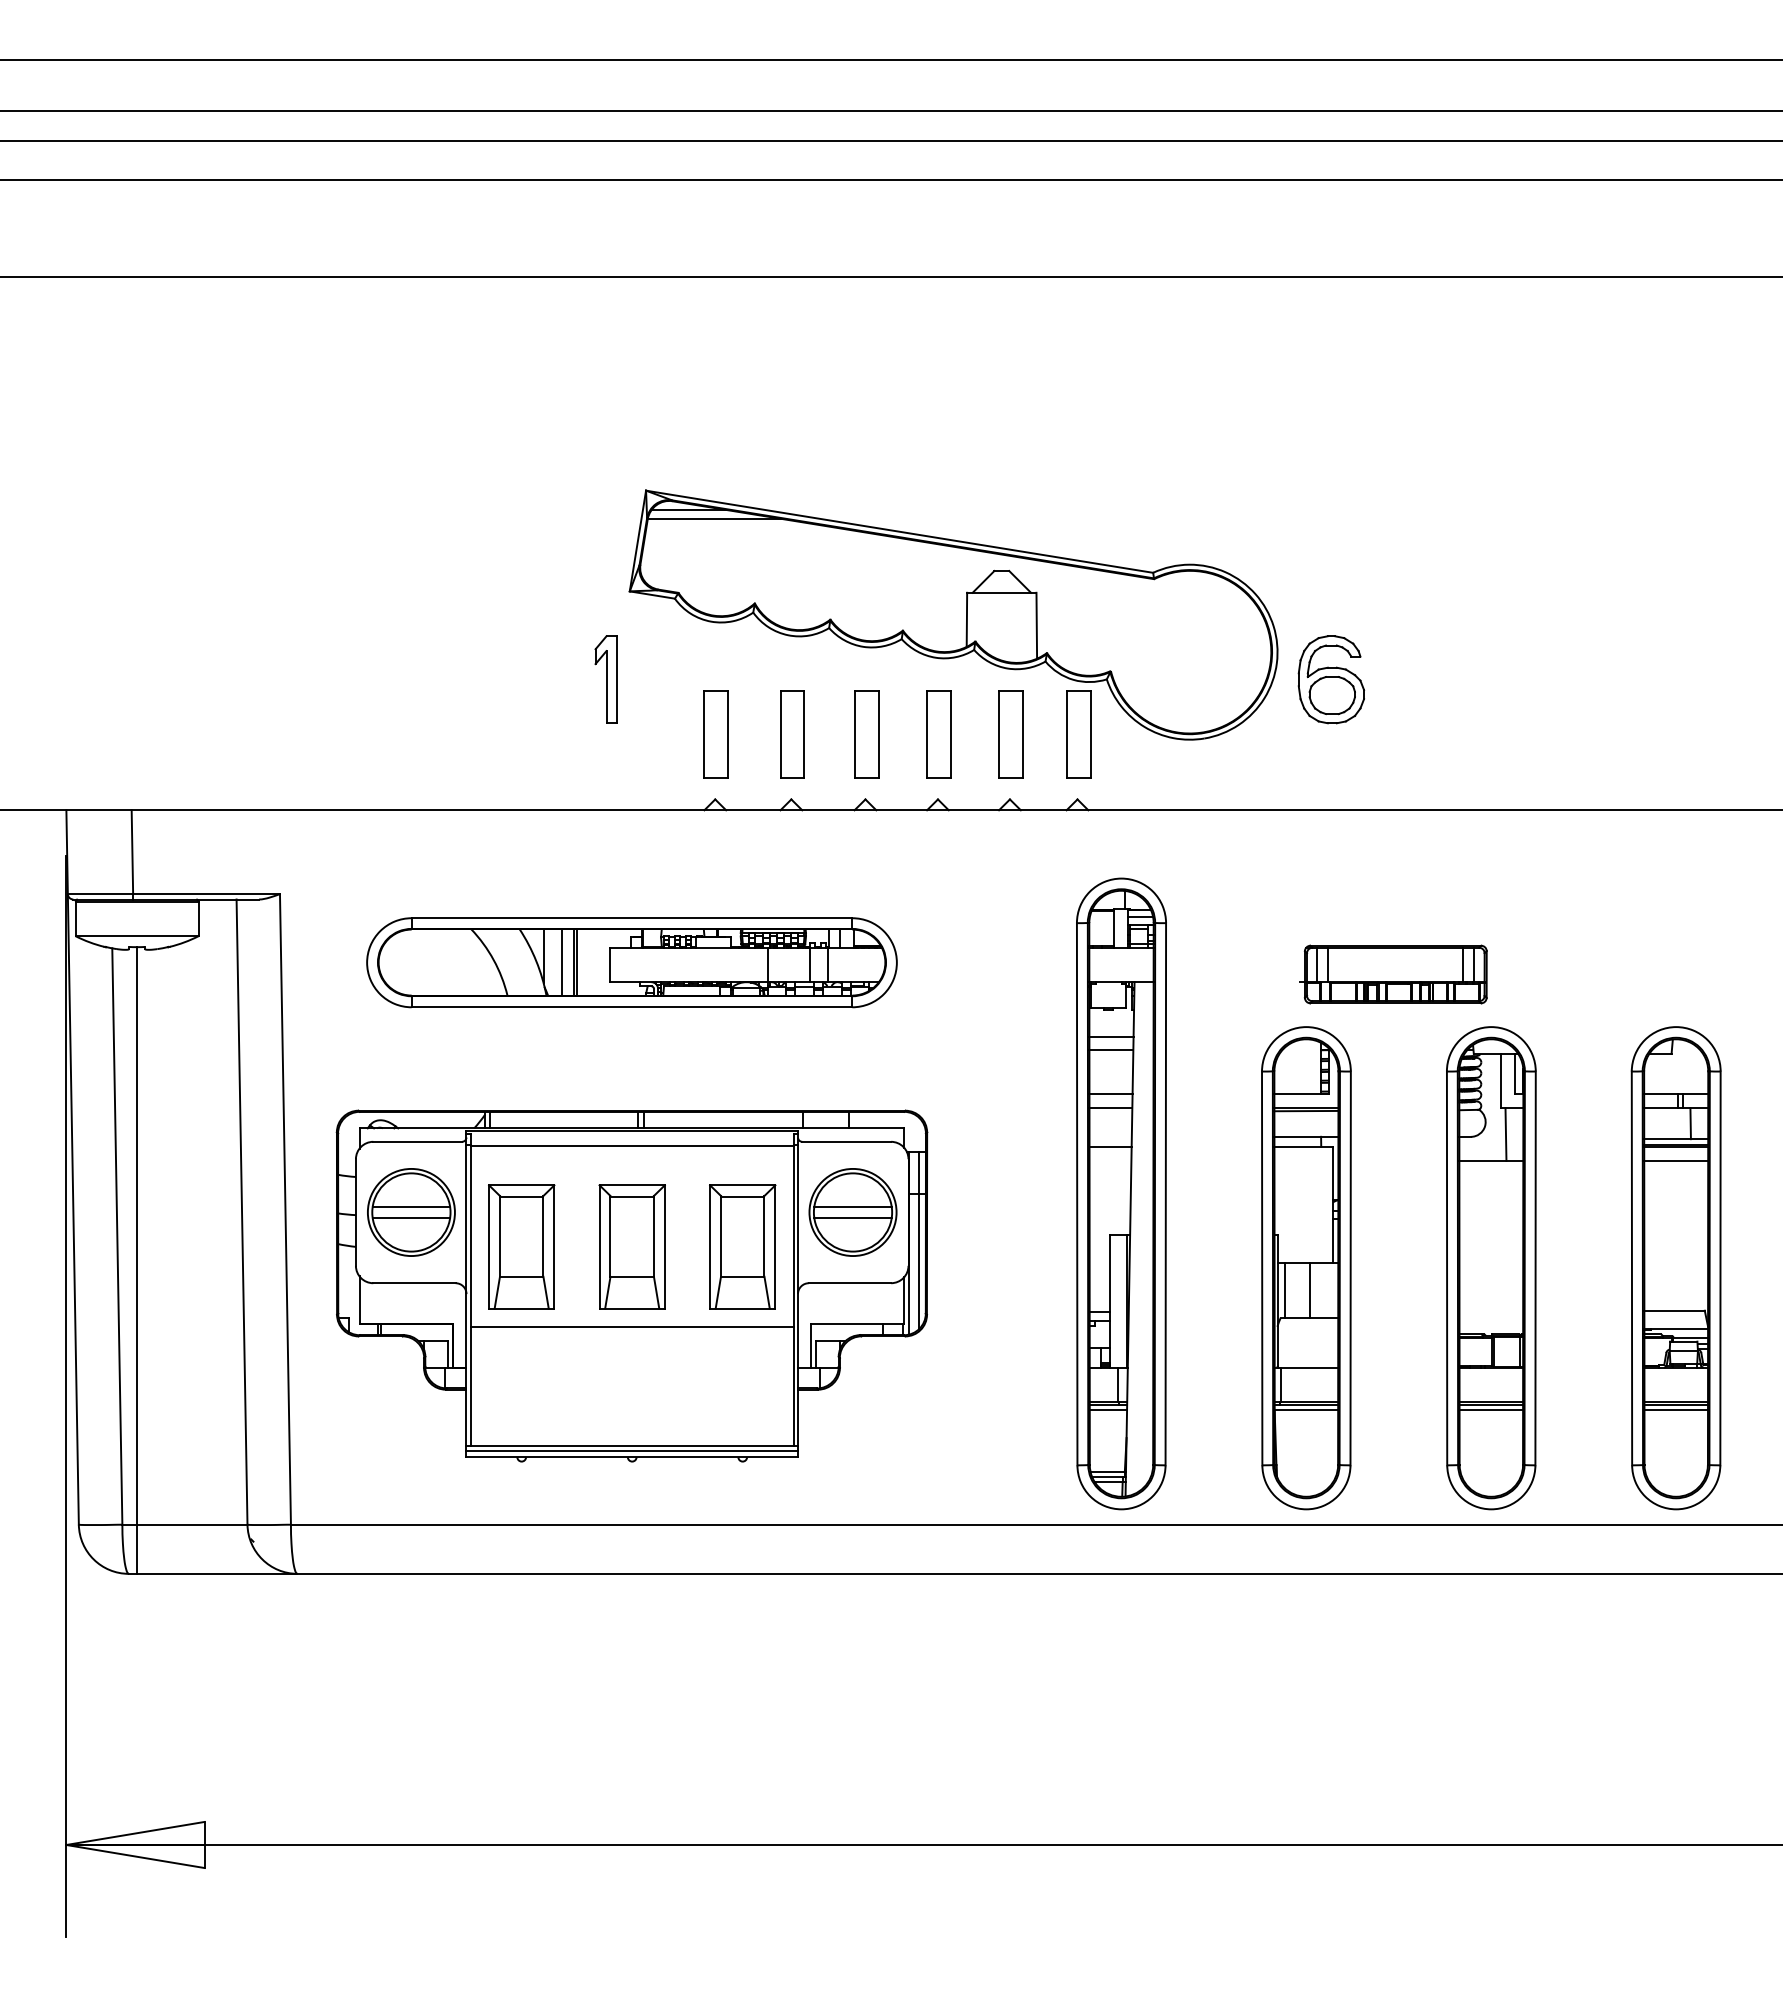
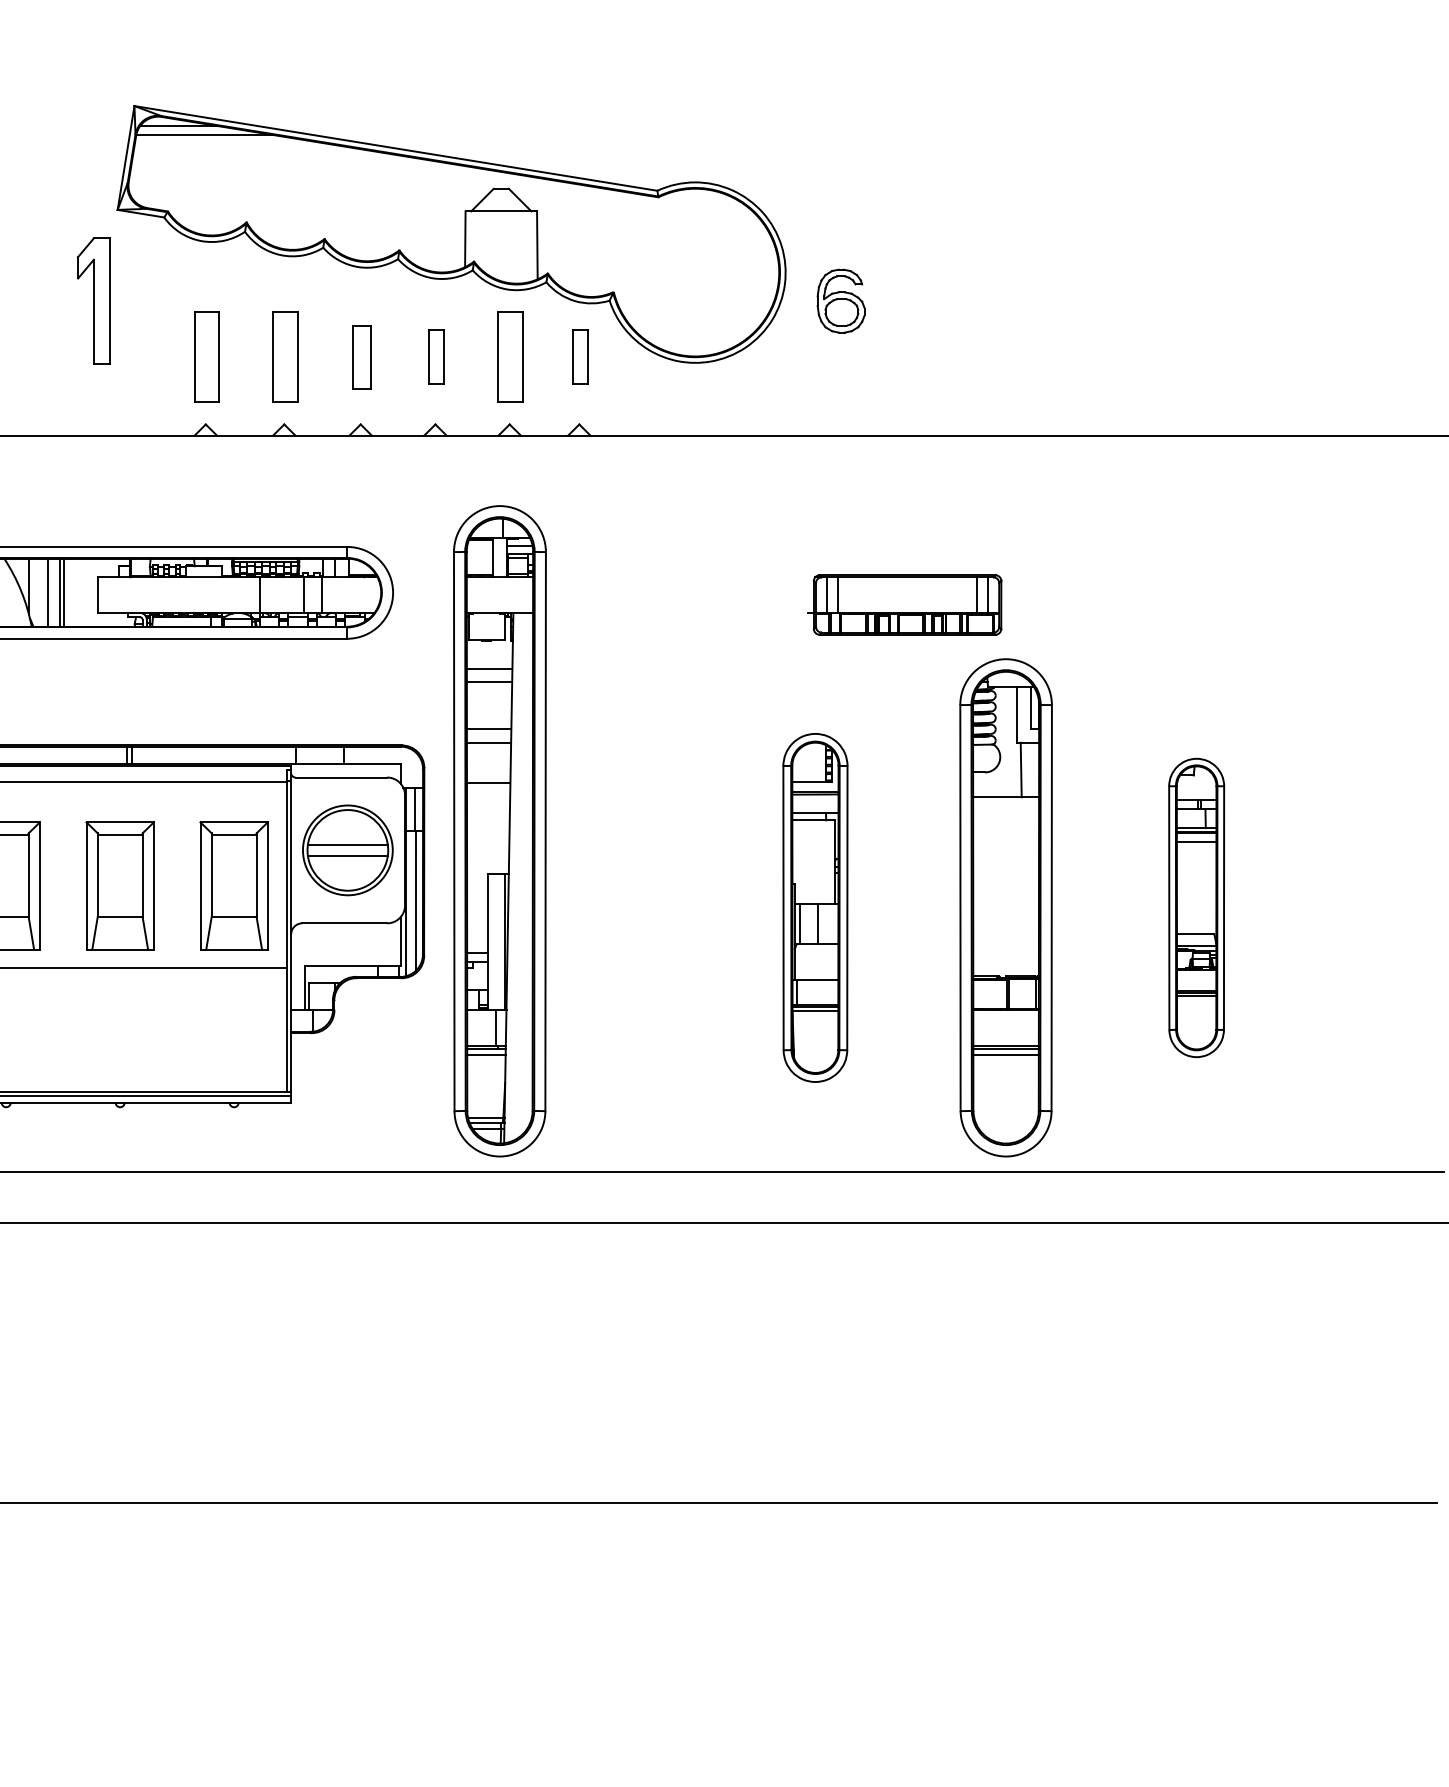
part: (605, 679) -> (92, 300), size x1.4
part: (1331, 679) -> (841, 300), size x0.7
part: (866, 734) -> (361, 357), size x0.7
part: (938, 734) -> (436, 357), size x0.6
part: (1078, 734) -> (580, 357), size x0.6
part: (1121, 1193) -> (499, 830), moved
part: (1306, 1268) -> (815, 908), size x0.7
part: (1675, 1268) -> (1196, 908), size x0.6

